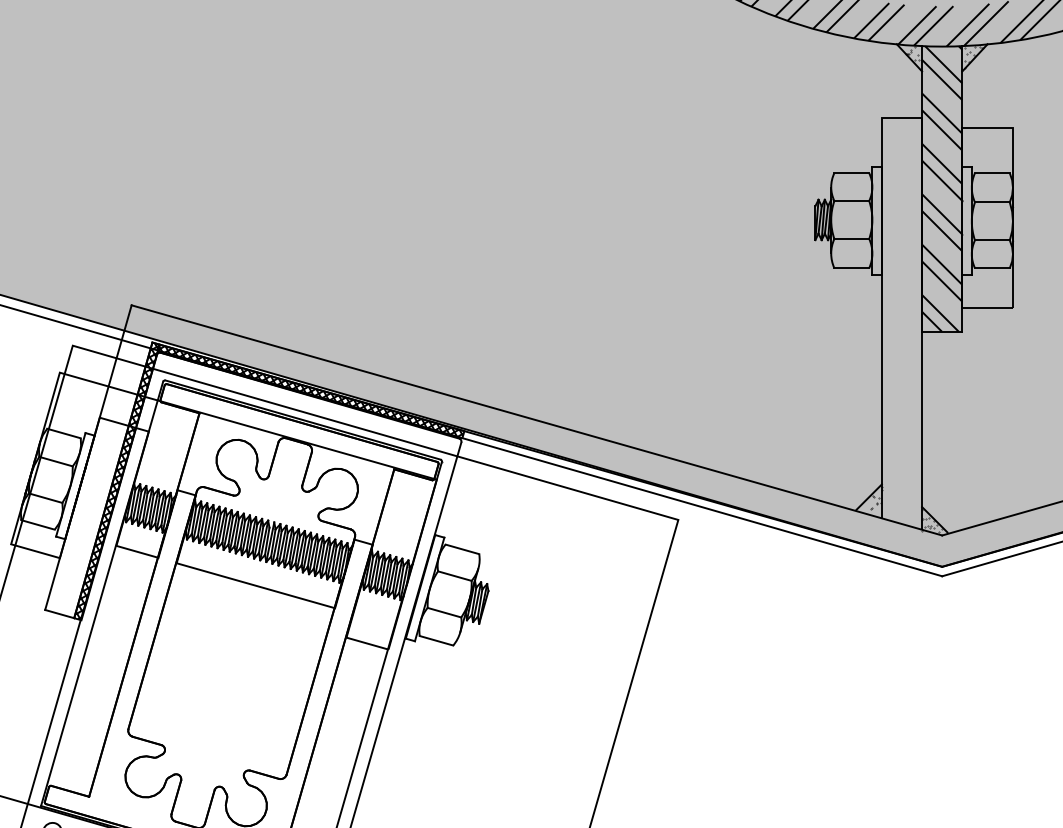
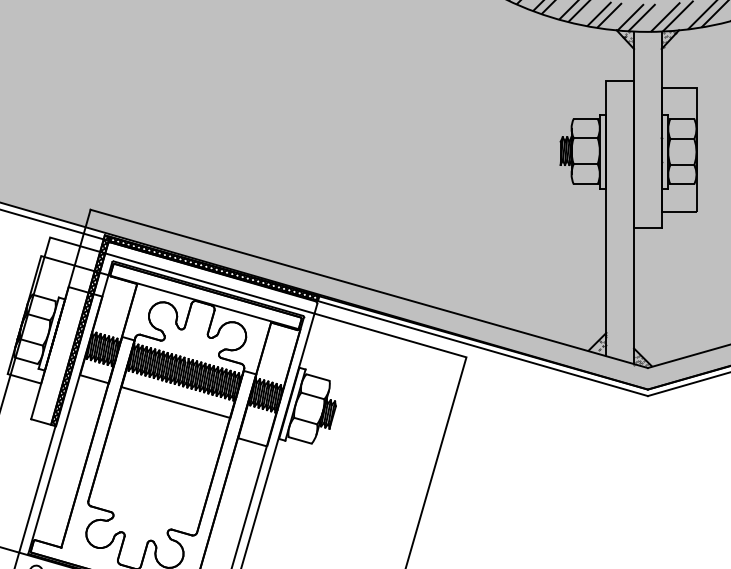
hatch: (941, 188) -> (647, 129), removed

